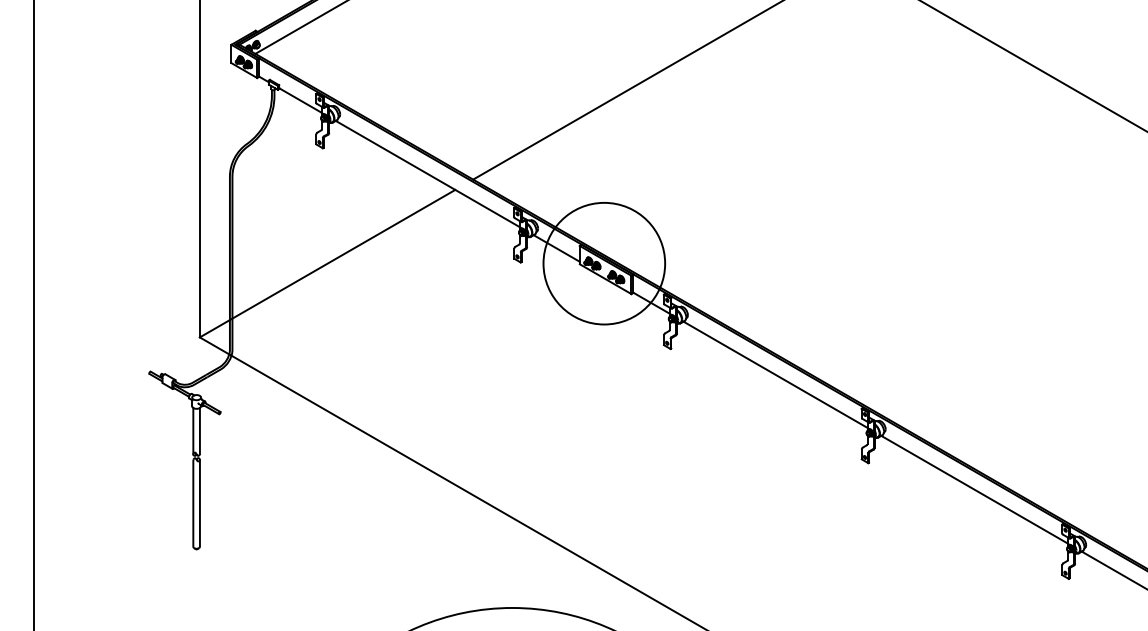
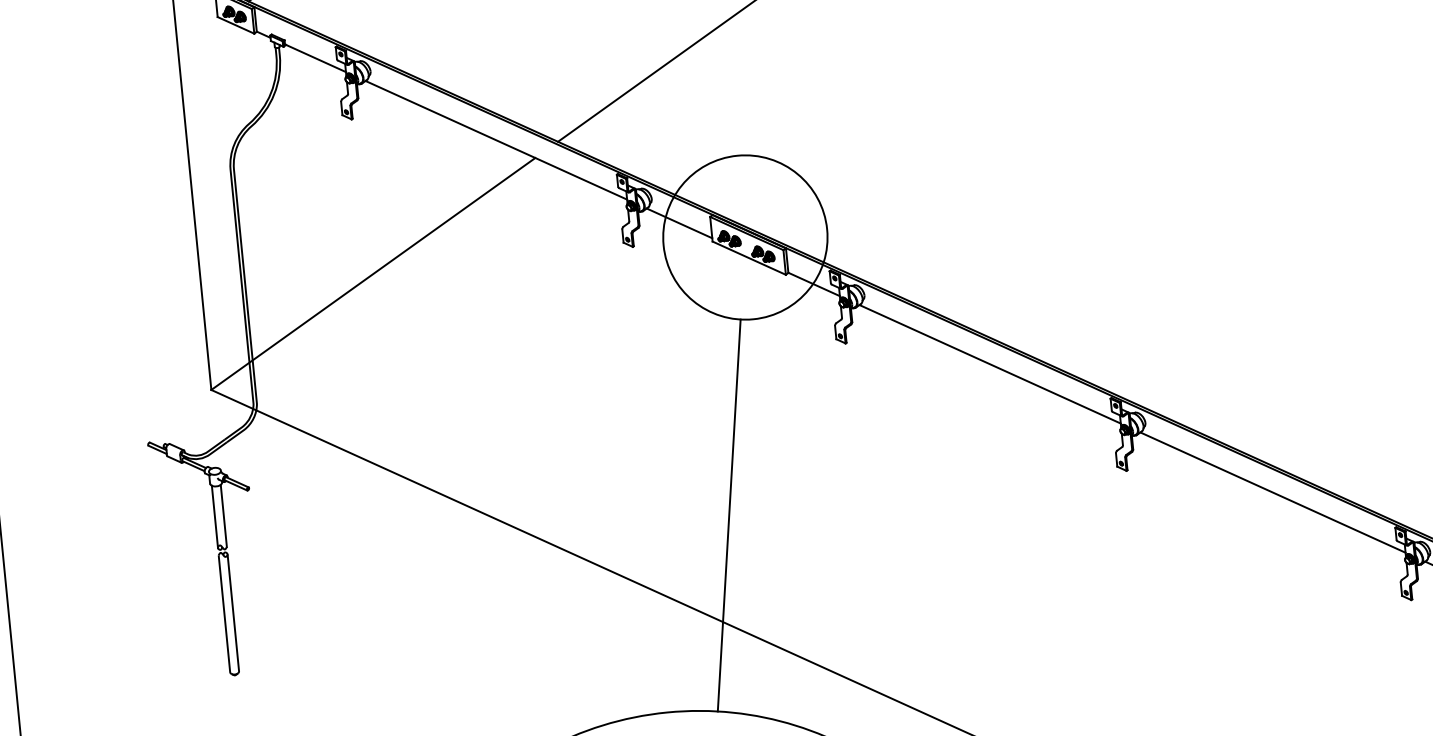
line: (571, 466) -> (727, 514), added

